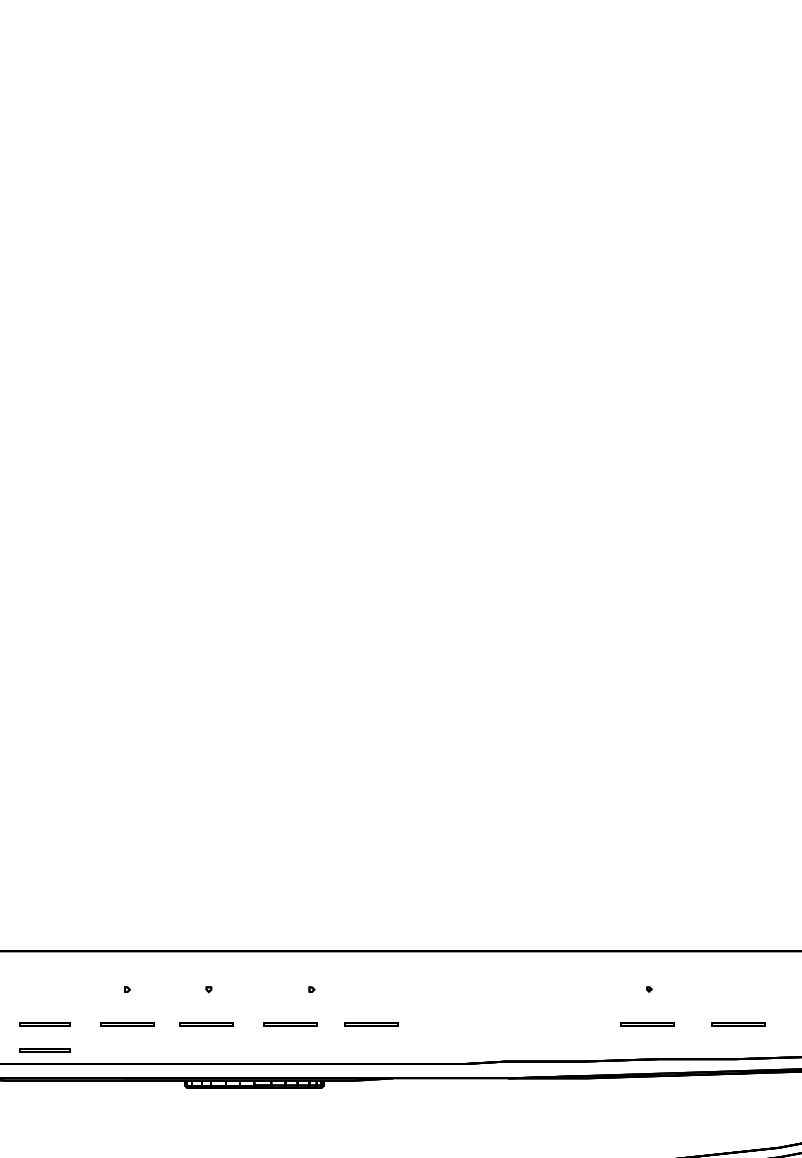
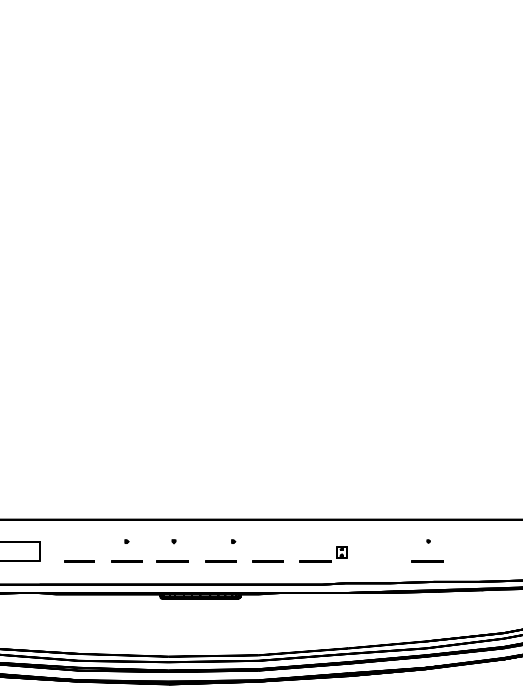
part: (467, 1011) -> (323, 554), added
line: (738, 1023) -> (480, 561), removed
line: (45, 1049) -> (79, 576), removed

